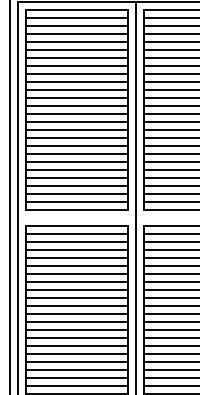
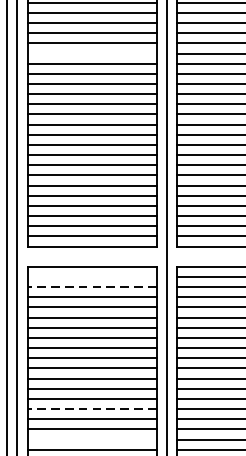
line: (76, 57) -> (91, 53), removed
line: (76, 234) -> (91, 277), removed
line: (76, 242) -> (91, 287), solid -> dashed
line: (76, 338) -> (91, 409), solid -> dashed
line: (76, 362) -> (91, 439), removed

